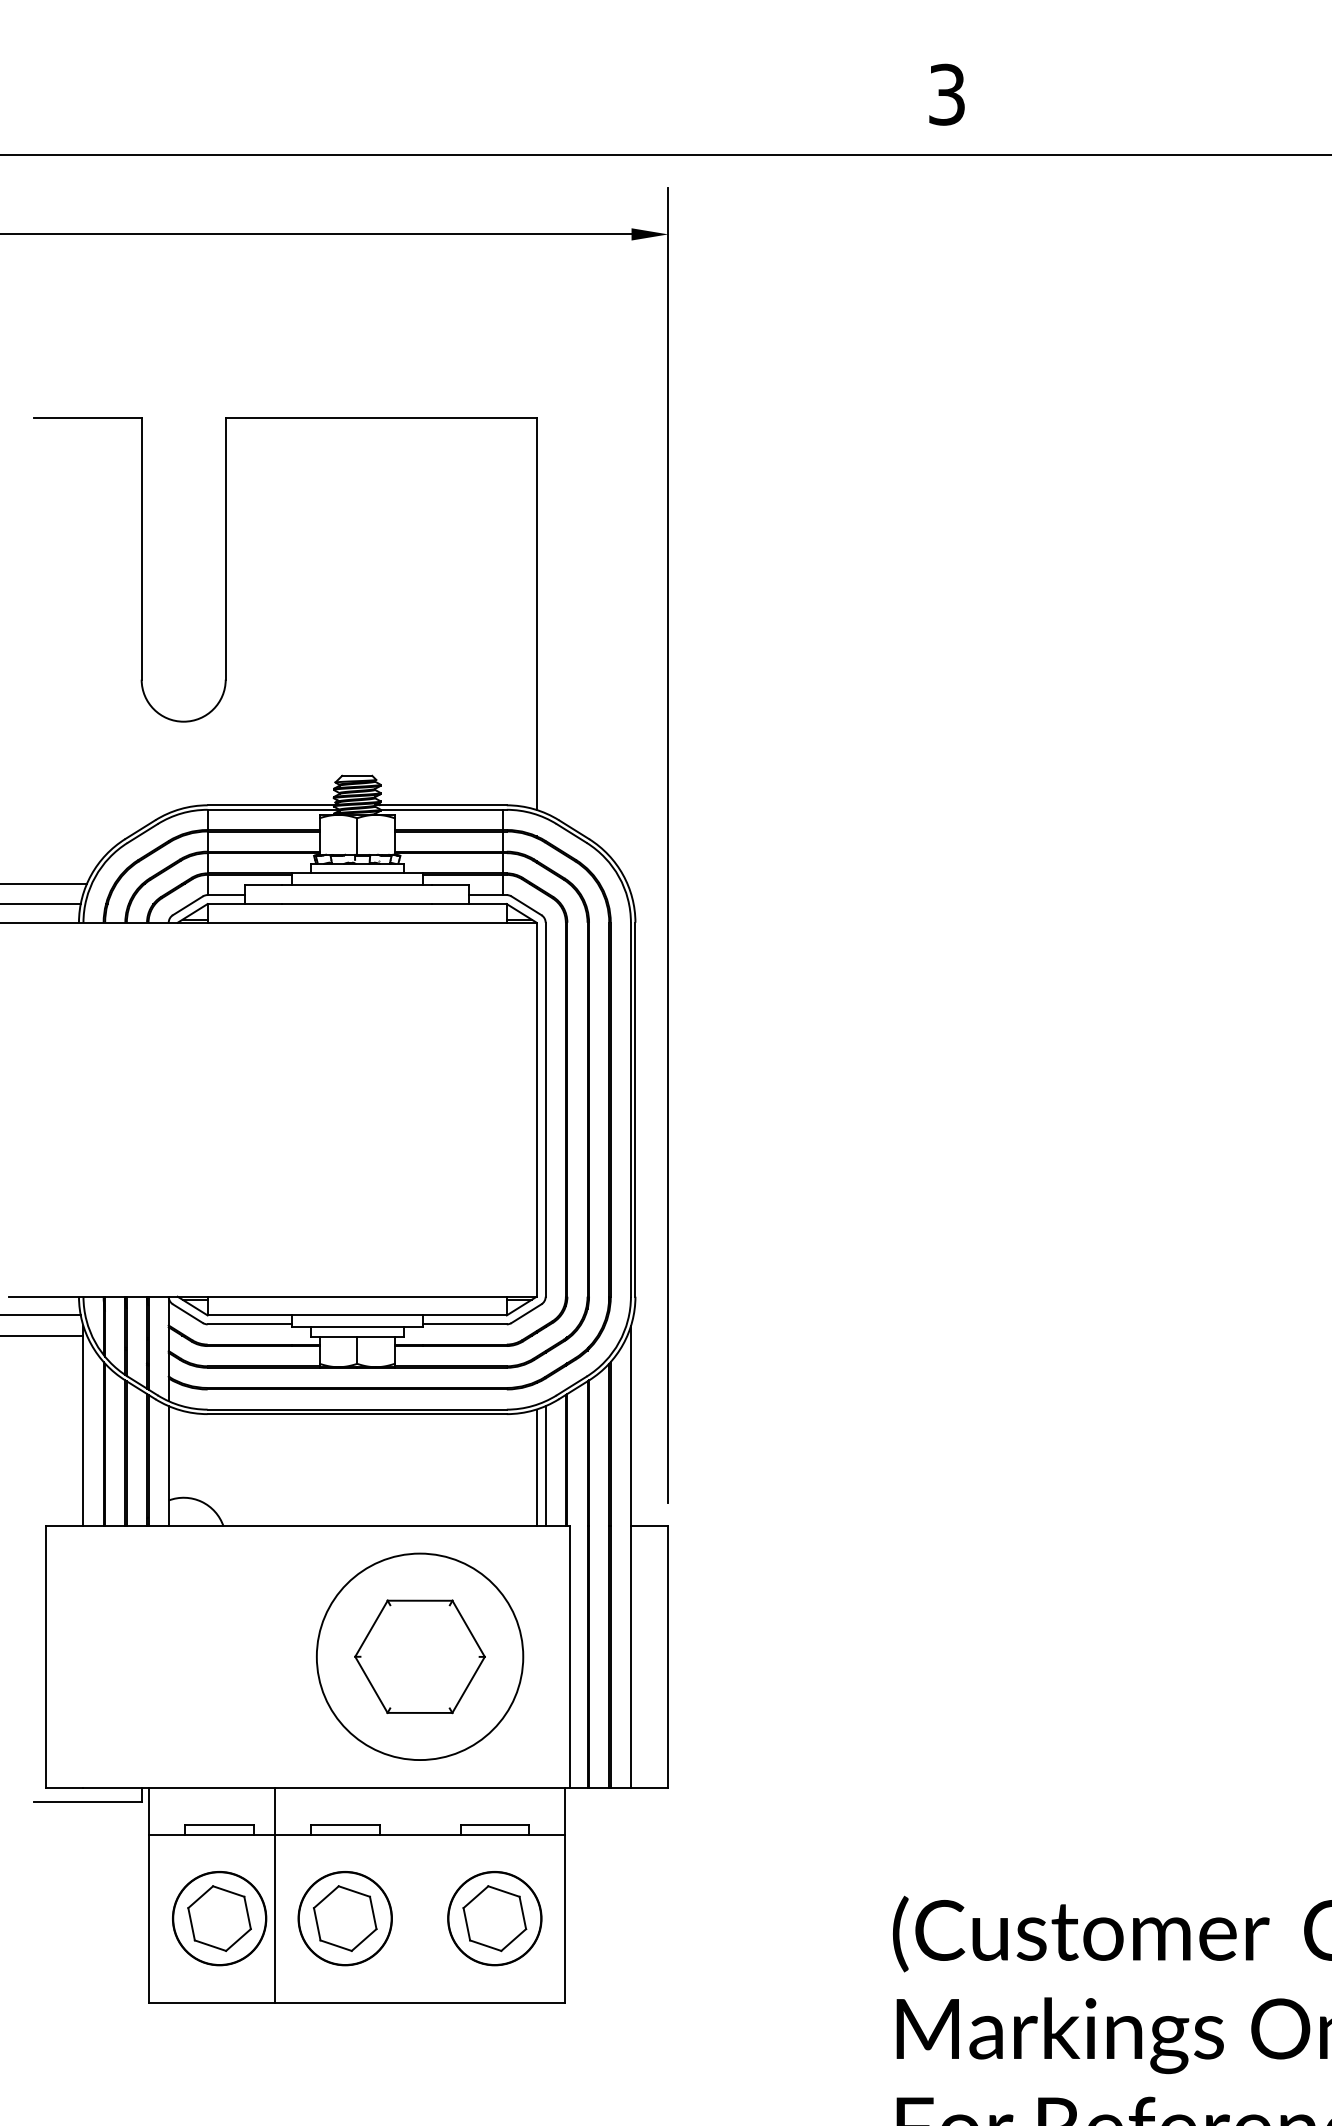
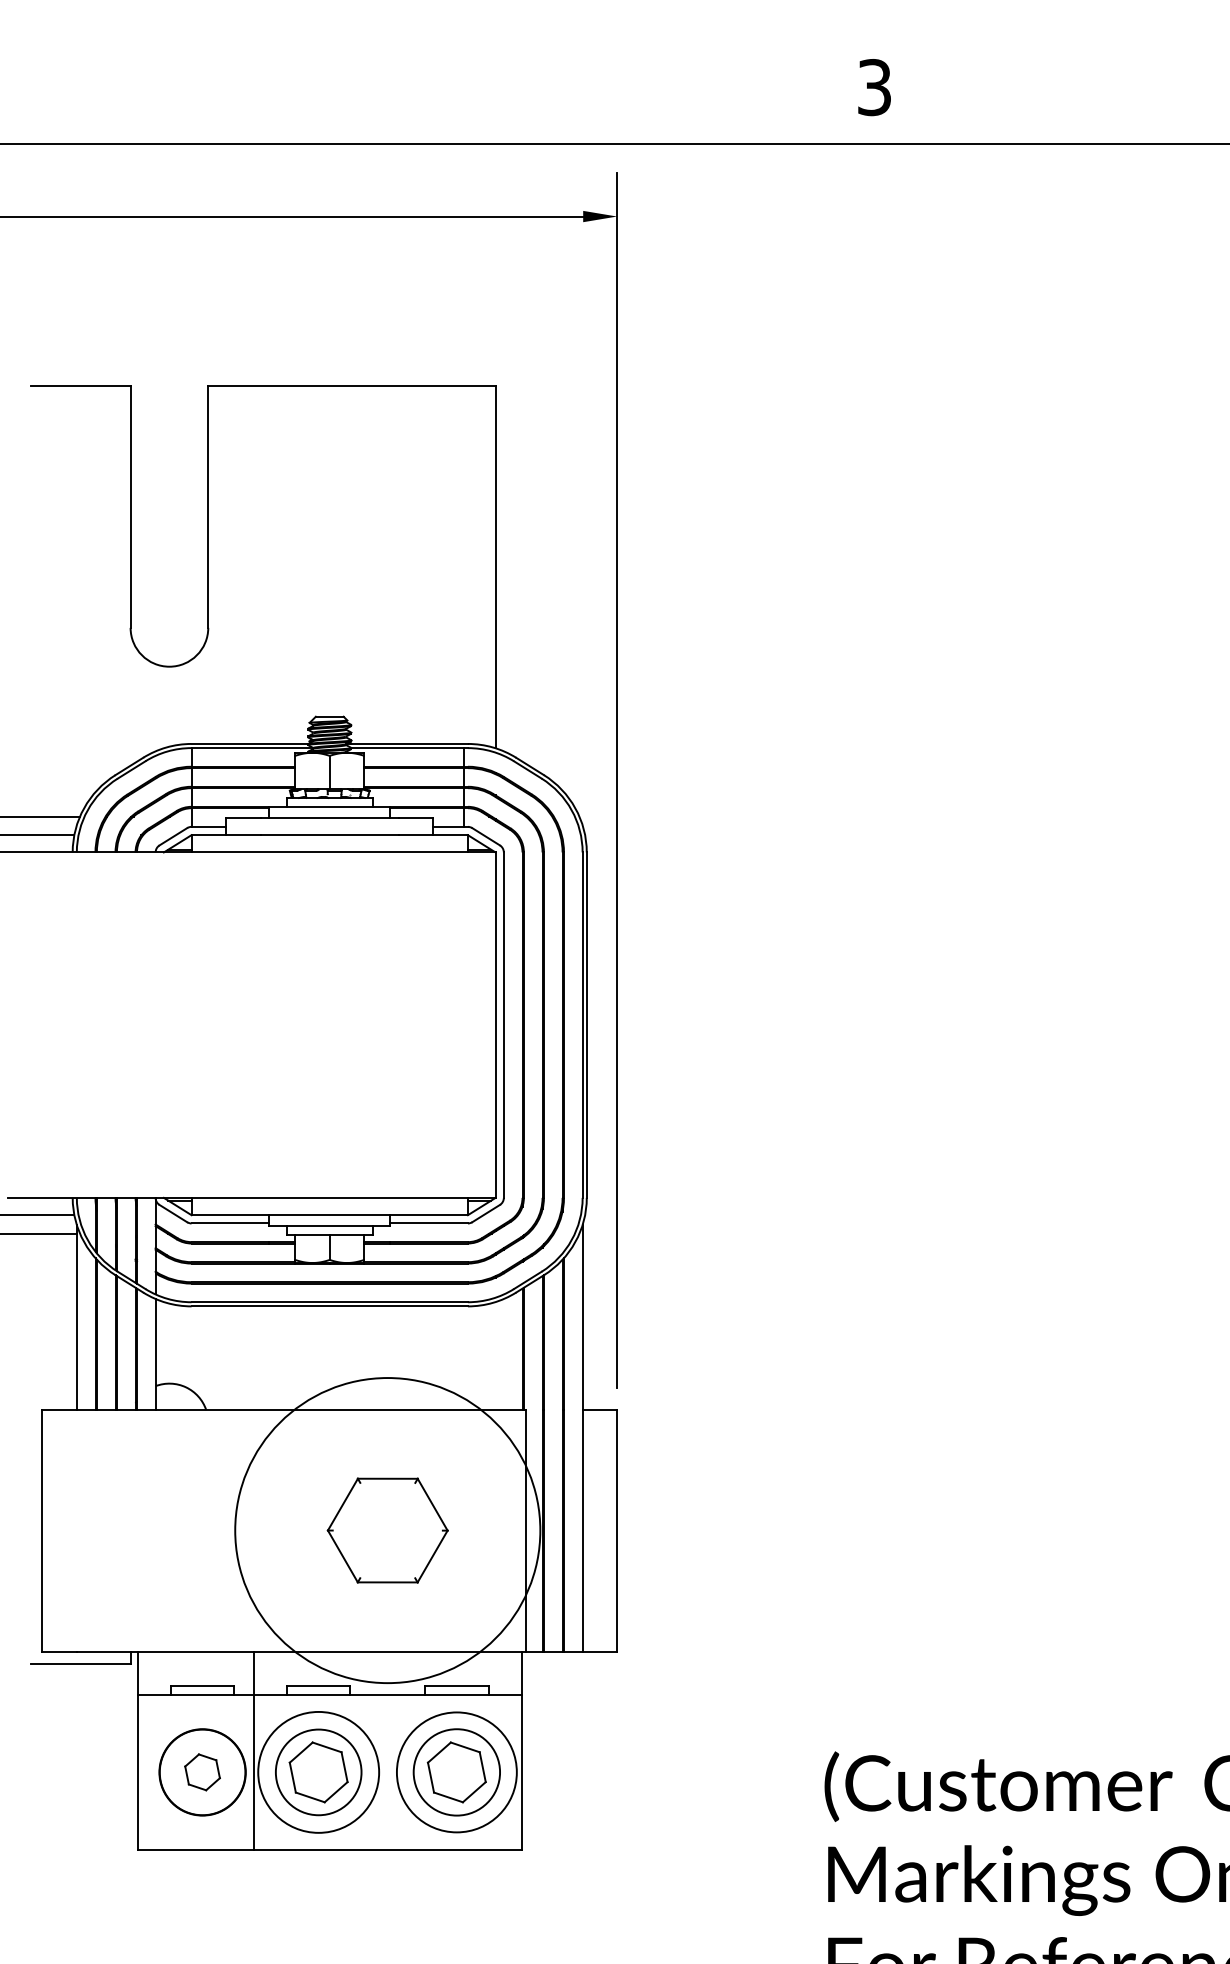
line: (545, 1466) -> (503, 1354), removed
line: (536, 1467) -> (495, 1355), removed
circle: (419, 1656) -> (387, 1530), size x1.6
part: (219, 1918) -> (202, 1772), size x0.6
circle: (345, 1918) -> (318, 1772), size x1.4
circle: (494, 1918) -> (456, 1772), size x1.4

